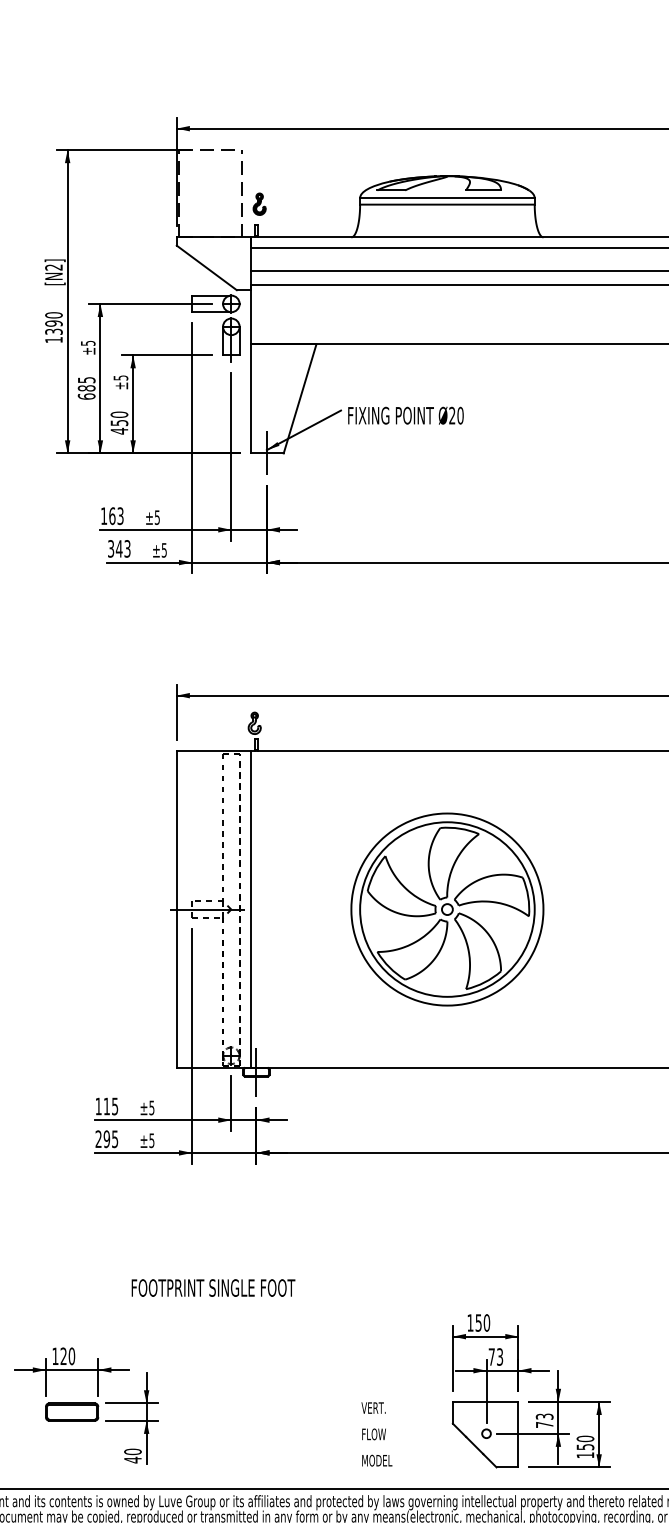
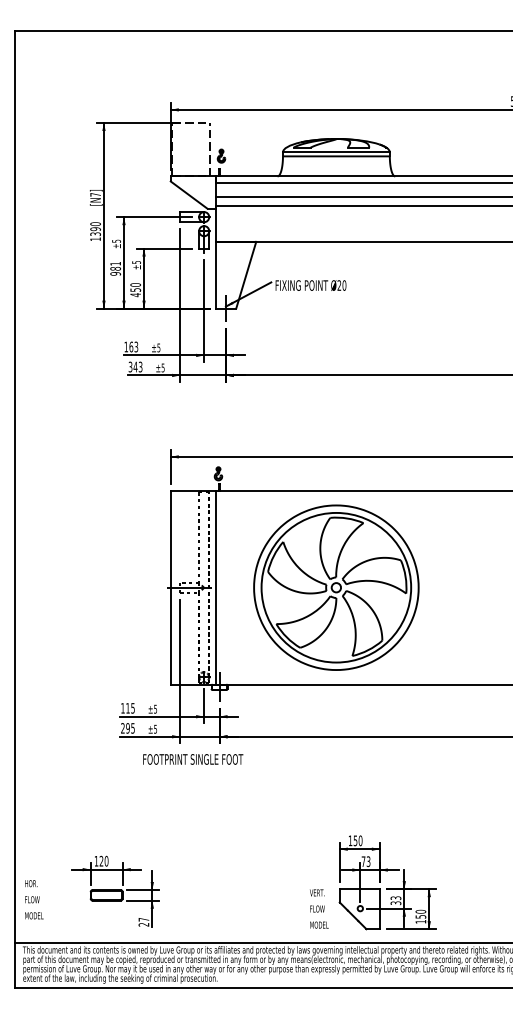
text: (53, 266) -> (95, 194), [N2] -> [N7]
text: (86, 387) -> (115, 268), 685 -> 981
part: (447, 909) -> (336, 587), size x1.4
text: (213, 1288) -> (193, 759), moved
text: (543, 1425) -> (395, 903), 73 -> 33
text: (377, 1433) -> (319, 908), moved
text: (132, 1454) -> (143, 921), 40 -> 27

